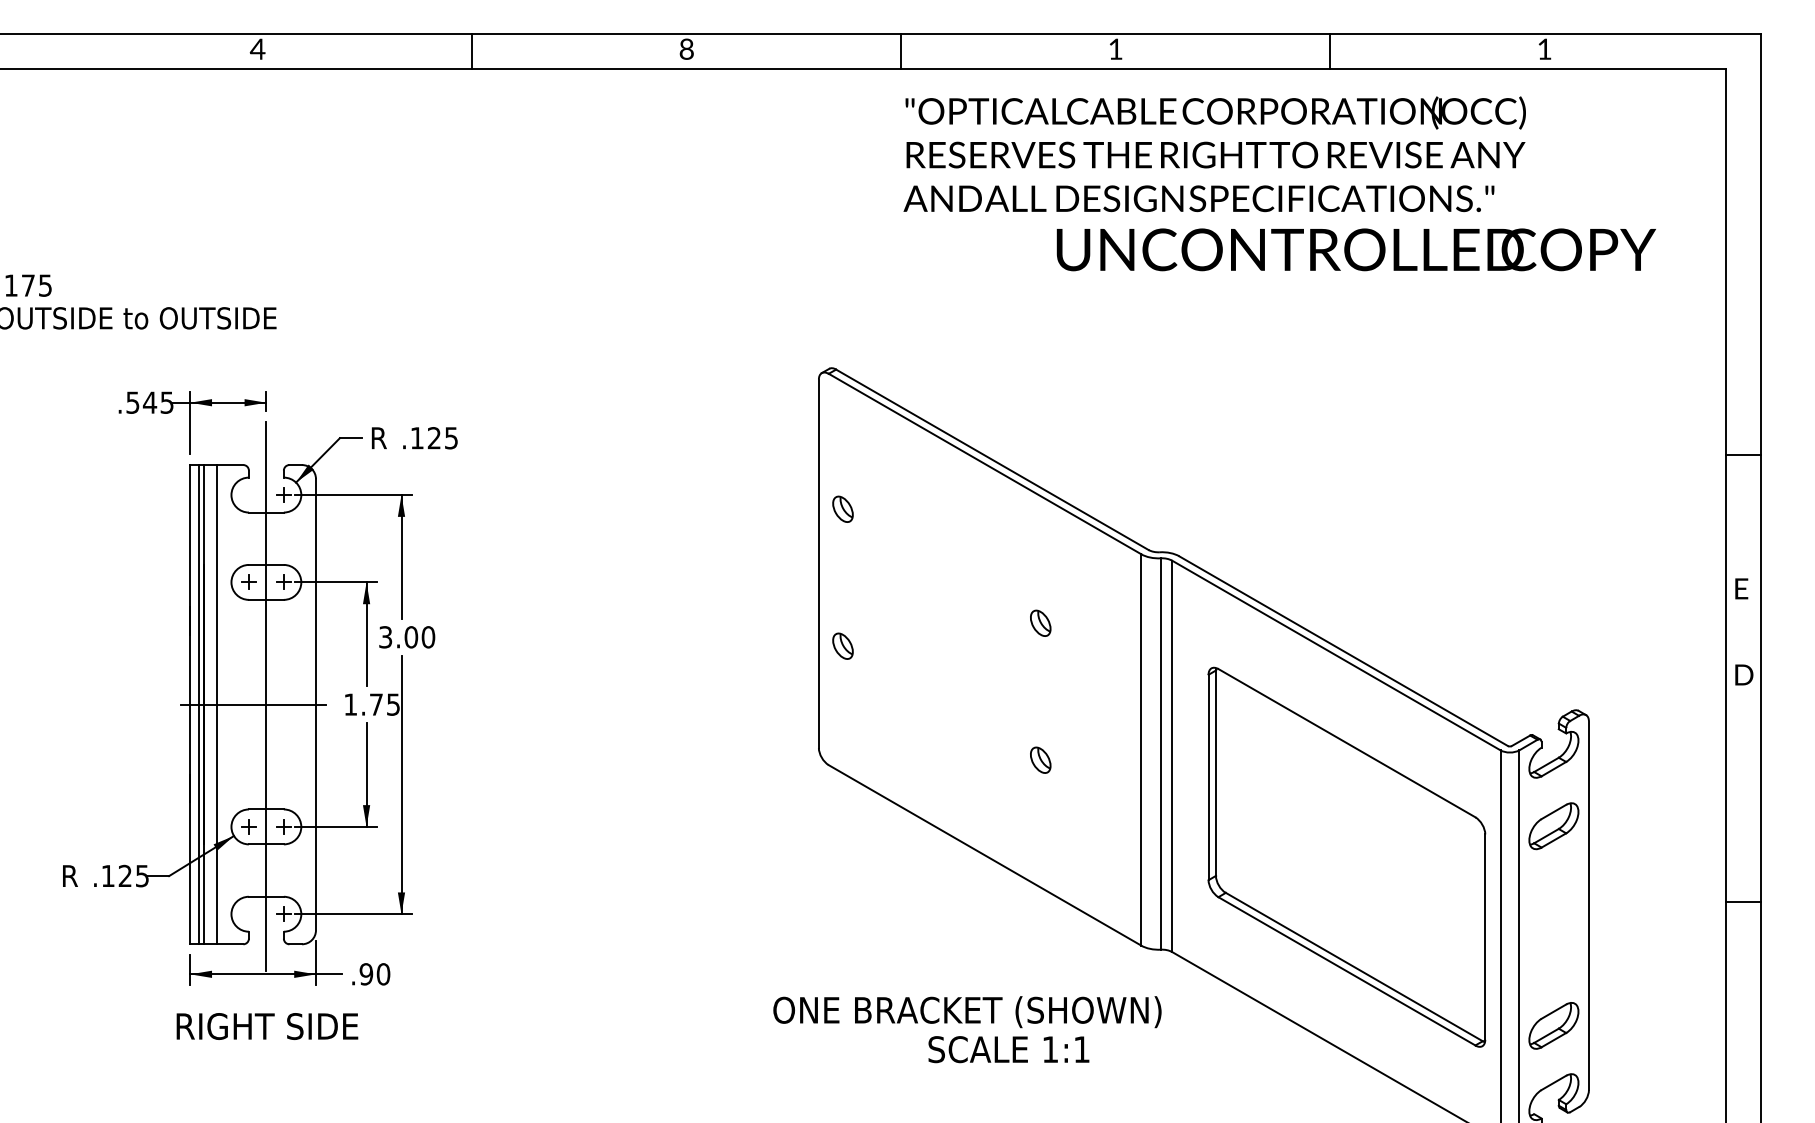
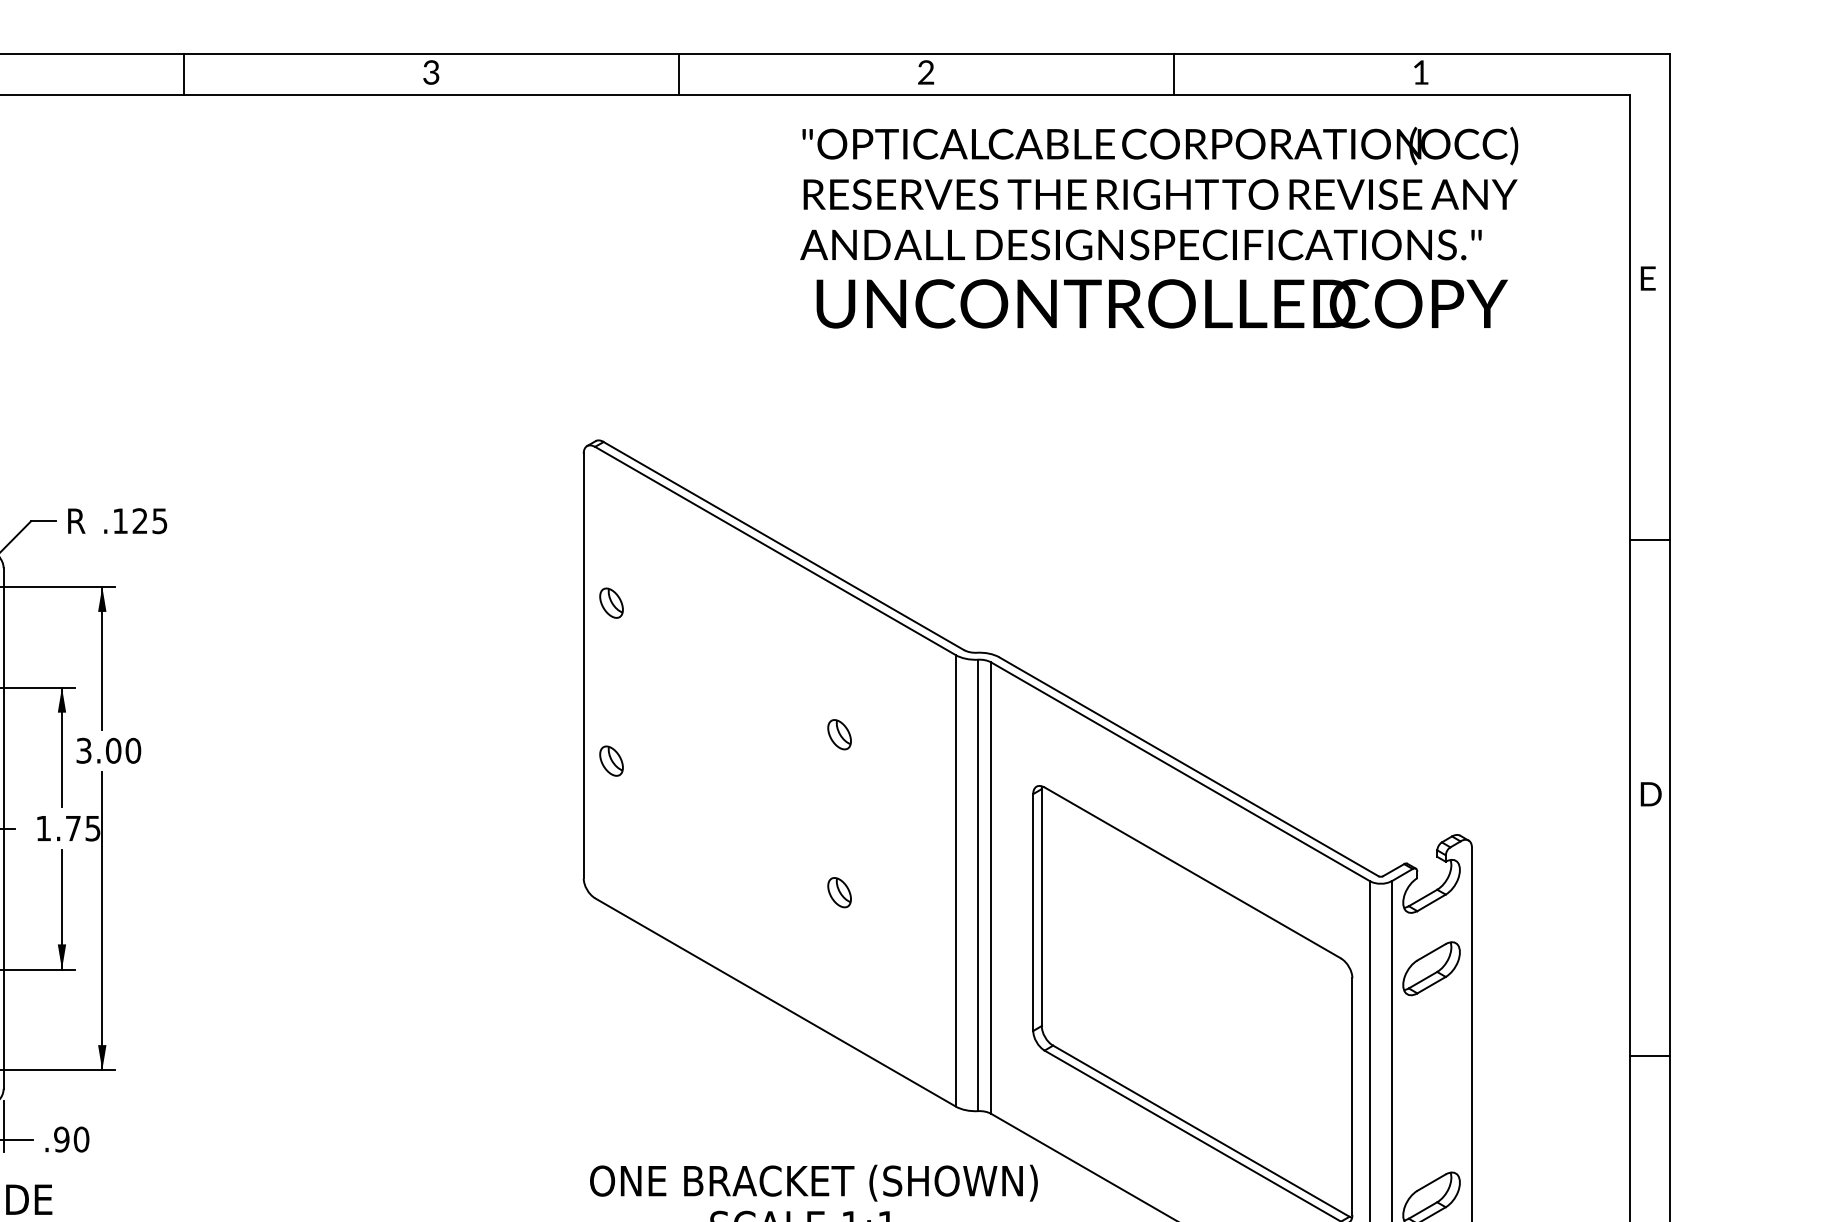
text: (1115, 48) -> (925, 71), 1 -> 2
text: (686, 49) -> (431, 72), 8 -> 3
text: (1214, 154) -> (1158, 193), moved
text: (1355, 249) -> (1161, 303), moved
text: (1741, 588) -> (1647, 278), moved
text: (967, 1012) -> (813, 1183), moved

